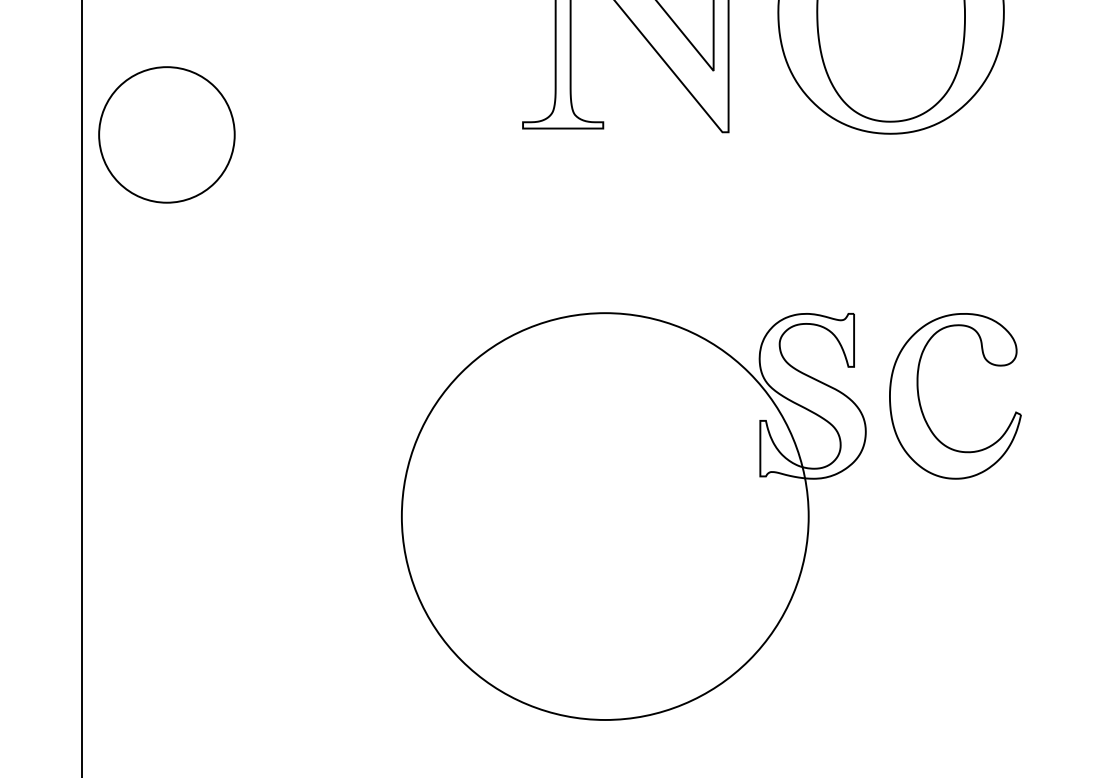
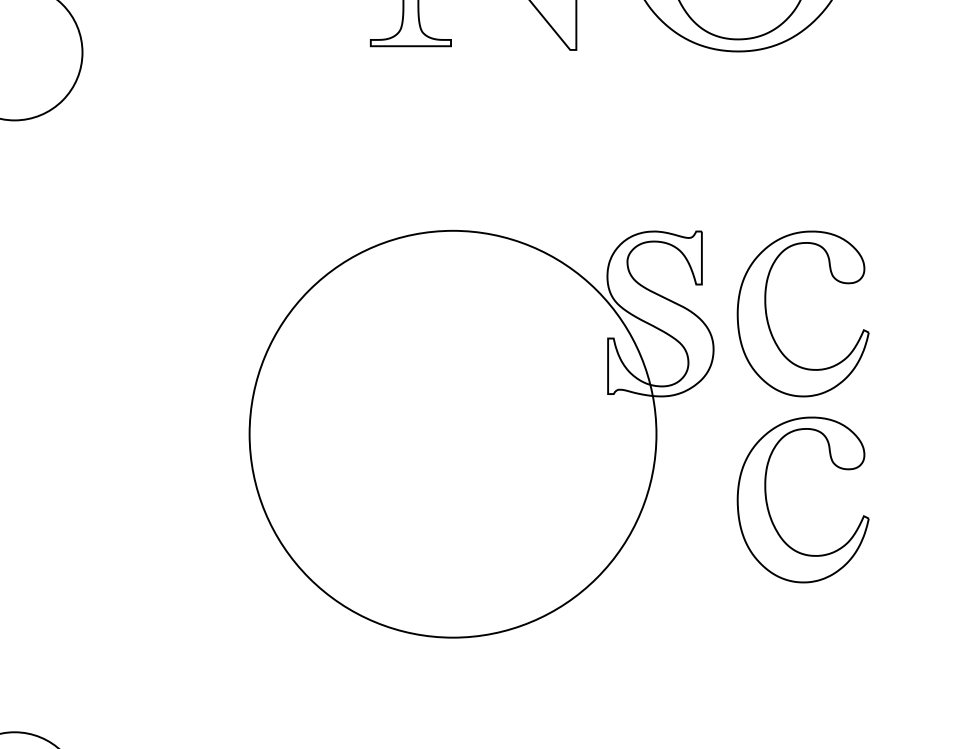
part: (921, 591) -> (769, 509), added

